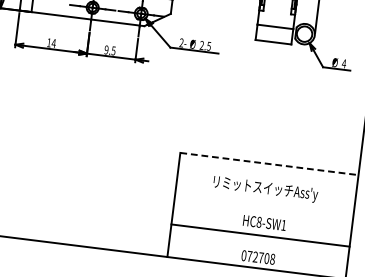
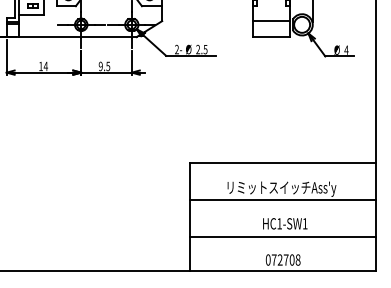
line: (269, 163) -> (282, 162), dashed -> solid
line: (264, 199) -> (282, 199), added
text: (259, 222) -> (279, 223), HC8-SW1 -> HC1-SW1

